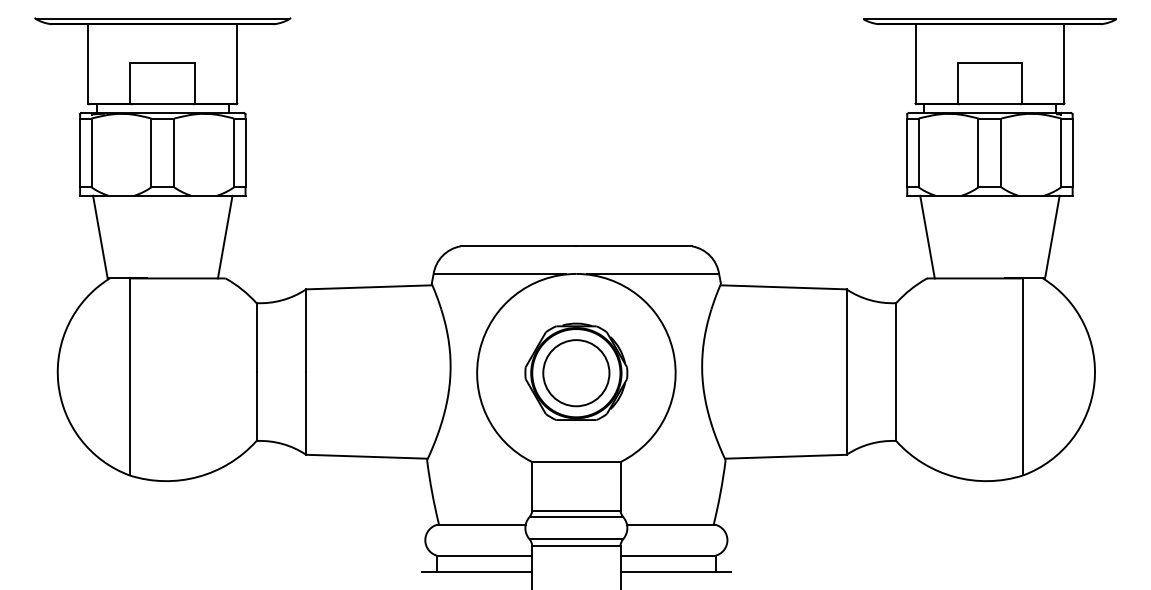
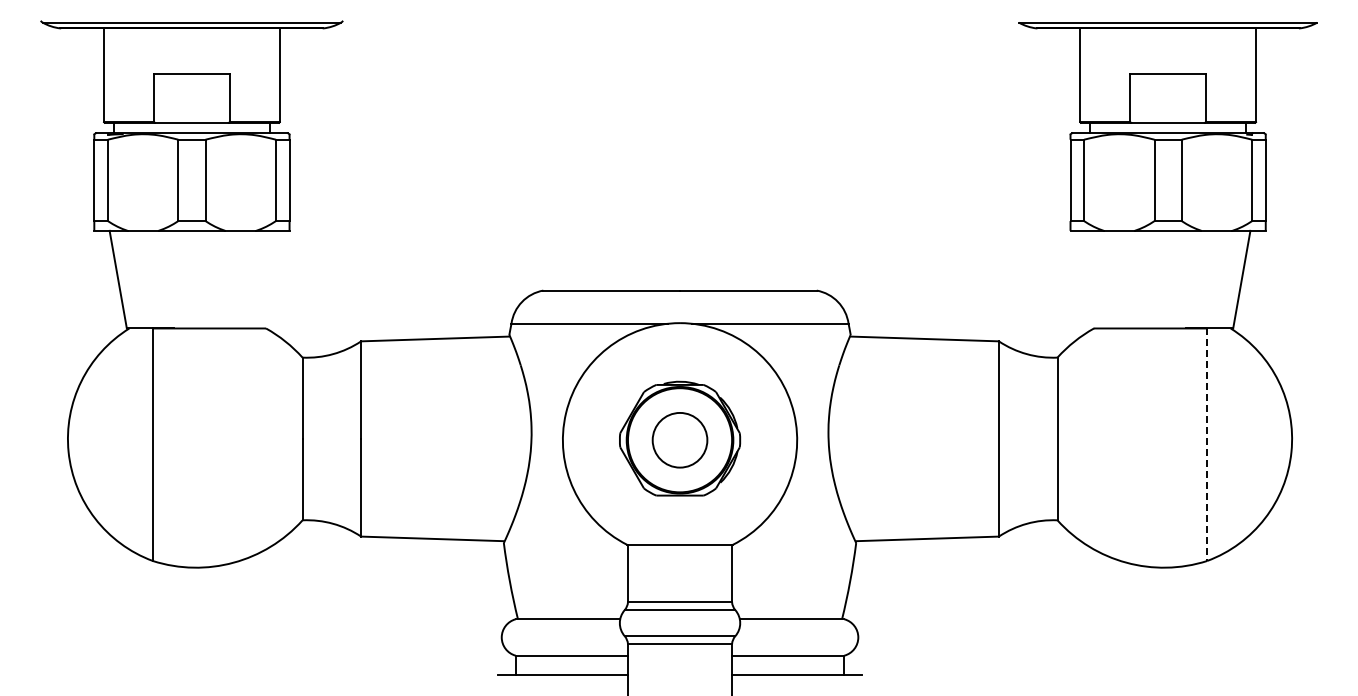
line: (225, 236) -> (265, 279), removed
line: (927, 236) -> (1094, 279), removed
circle: (575, 373) -> (679, 440), size x0.7
line: (1023, 377) -> (1207, 445), solid -> dashed

